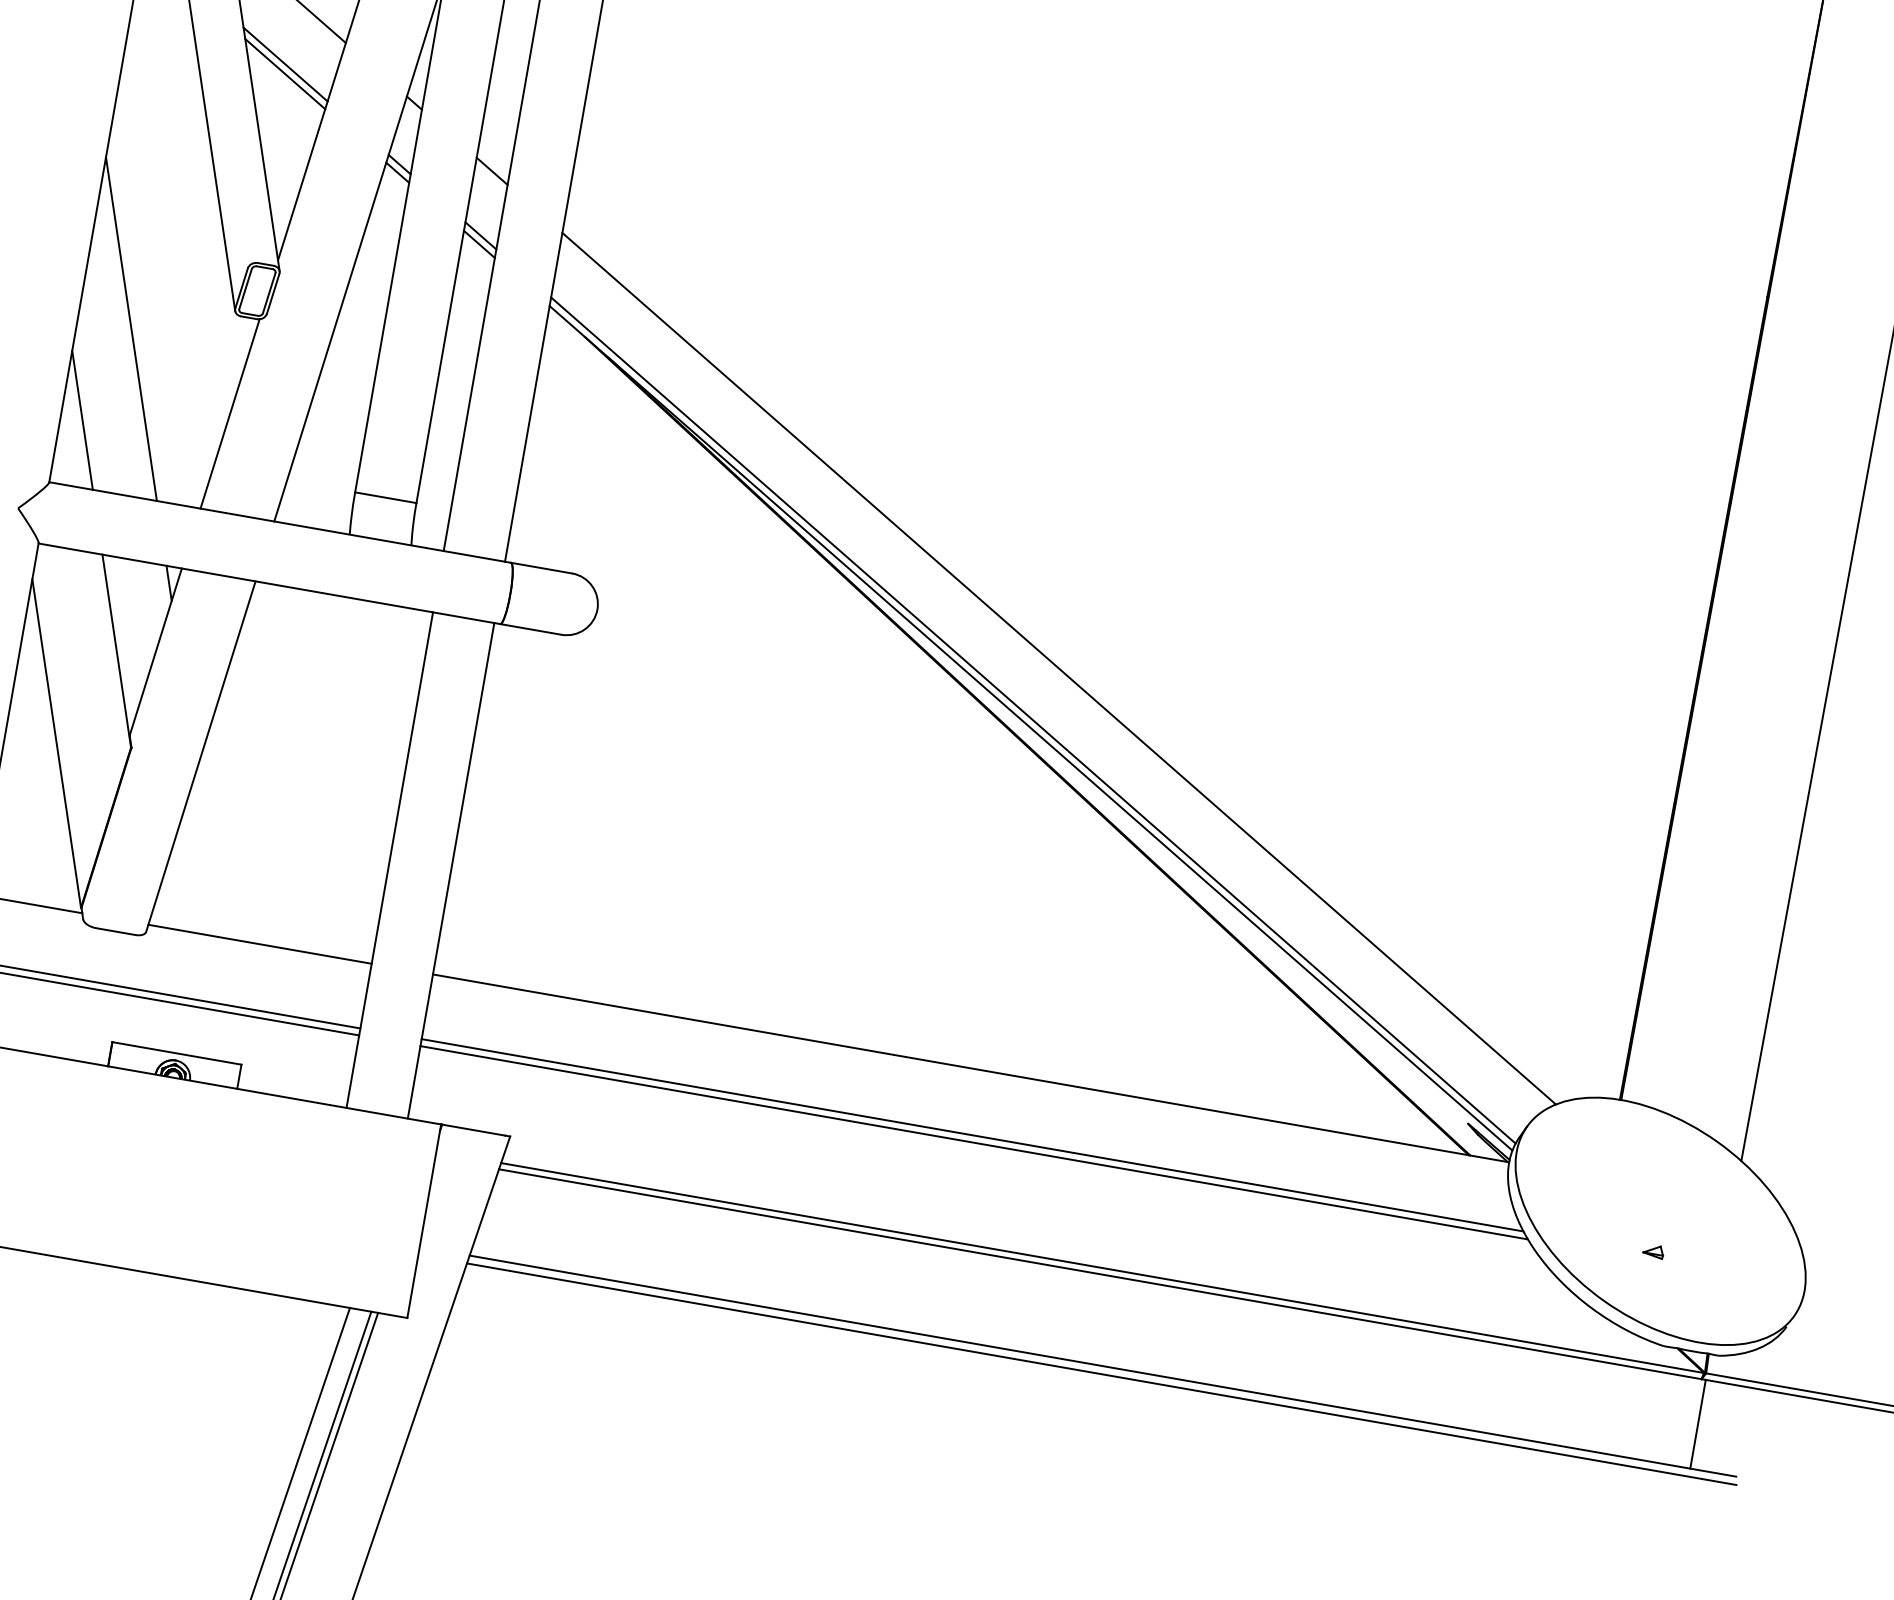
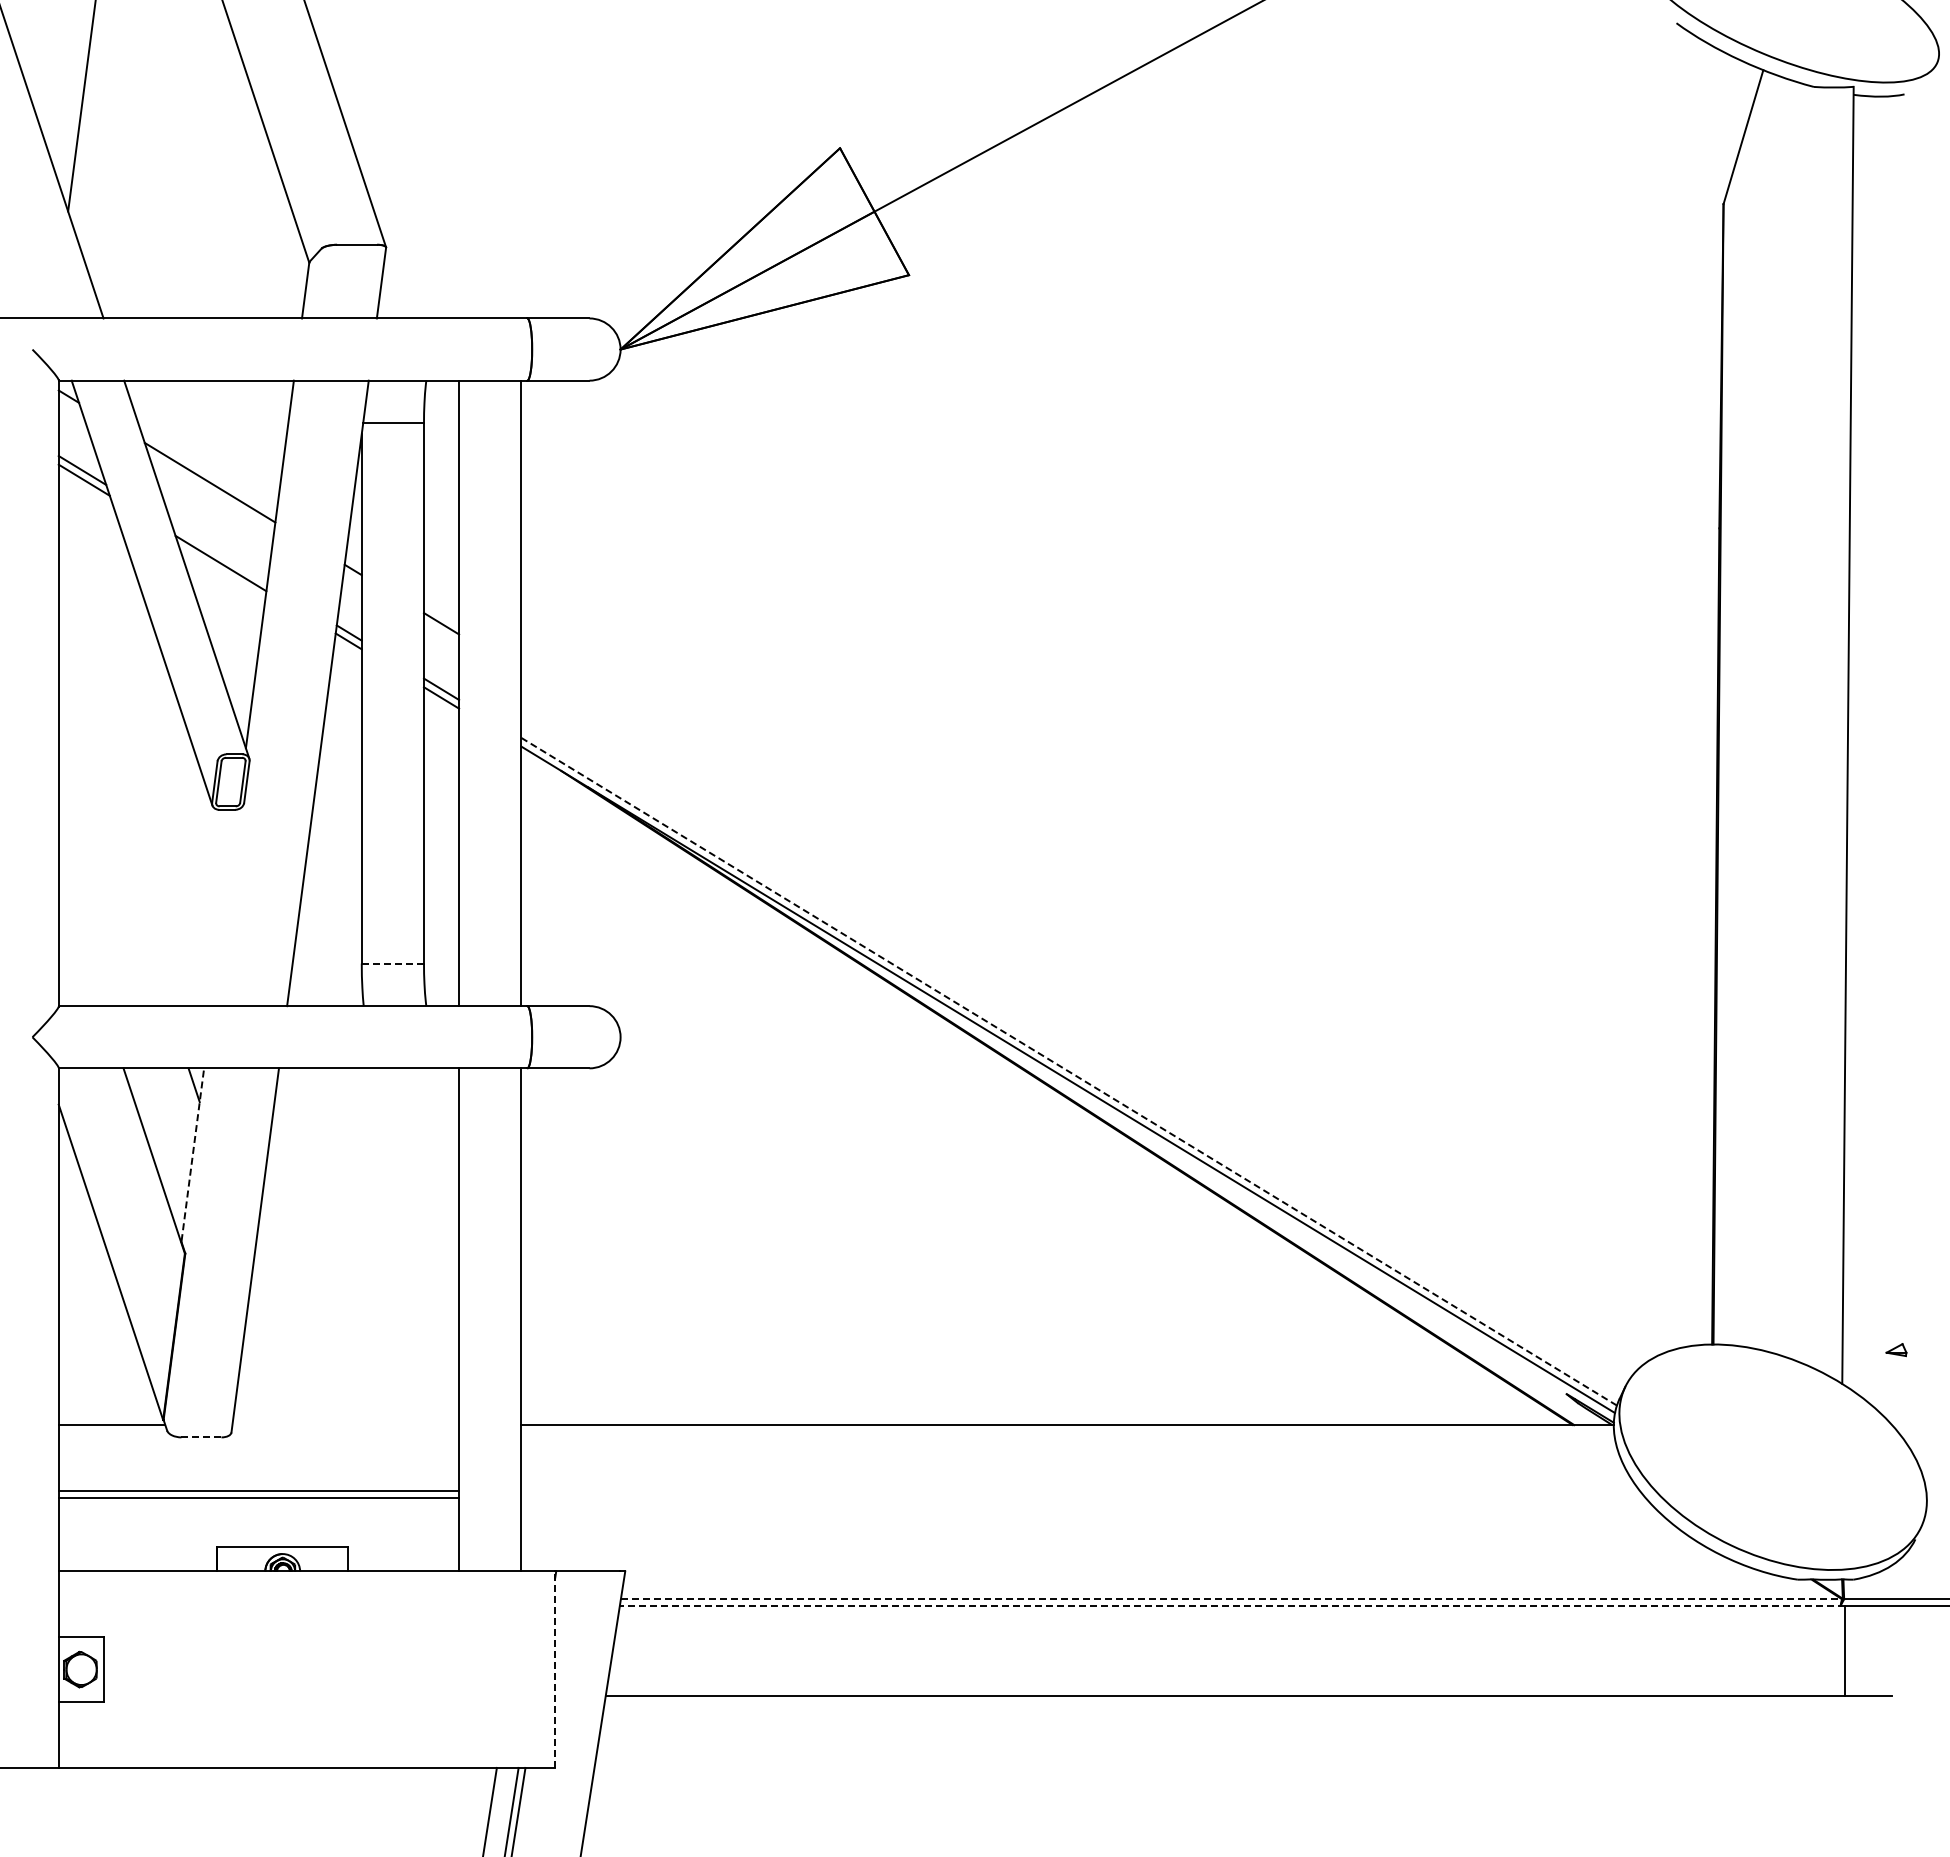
line: (285, 64) -> (219, 554), removed
line: (130, 329) -> (112, 841), removed
line: (229, 413) -> (224, 907), removed
line: (82, 420) -> (80, 939), removed
line: (386, 497) -> (393, 963), solid -> dashed
line: (155, 651) -> (192, 1154), solid -> dashed
line: (1059, 668) -> (1085, 1016), removed
line: (1032, 720) -> (1068, 1071), solid -> dashed
line: (114, 931) -> (200, 1437), solid -> dashed
line: (259, 944) -> (345, 1425), removed
line: (972, 1135) -> (1080, 1490), removed
line: (974, 1142) -> (1083, 1497), removed
line: (424, 1221) -> (555, 1669), solid -> dashed
part: (1653, 1251) -> (1896, 1350), moved
line: (1102, 1268) -> (1231, 1599), solid -> dashed
line: (1101, 1274) -> (1231, 1605), solid -> dashed
line: (1101, 1373) -> (1248, 1703), removed

